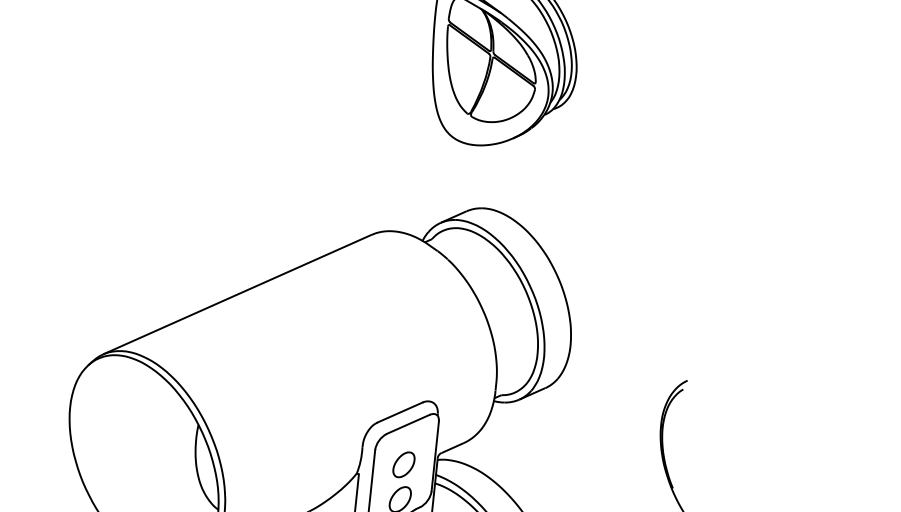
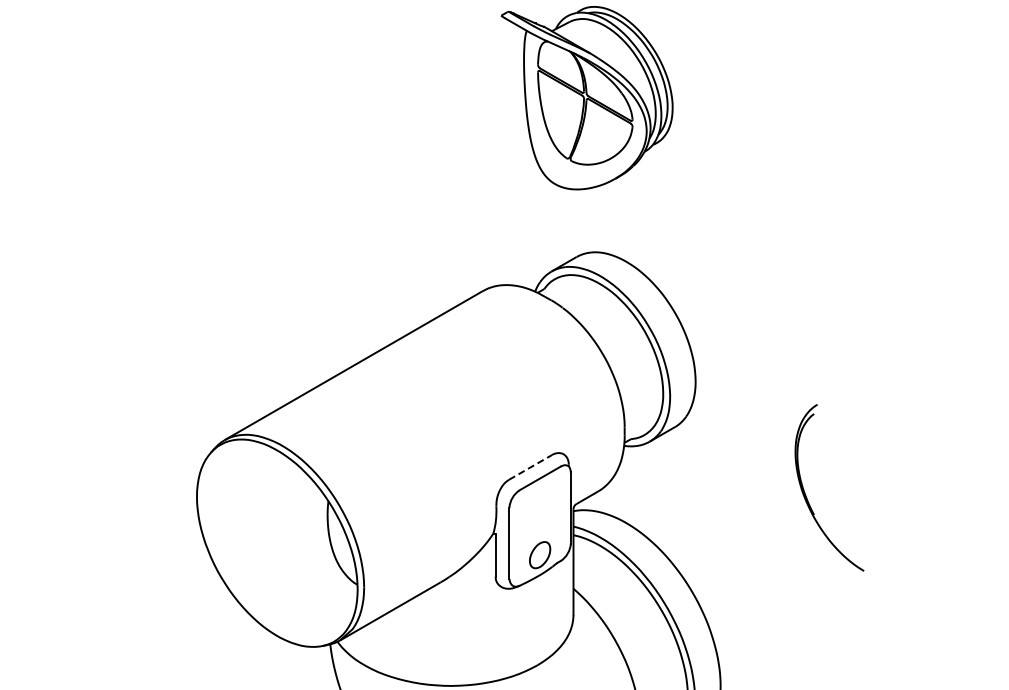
line: (399, 412) -> (530, 467), solid -> dashed
part: (404, 464) -> (540, 519), removed

